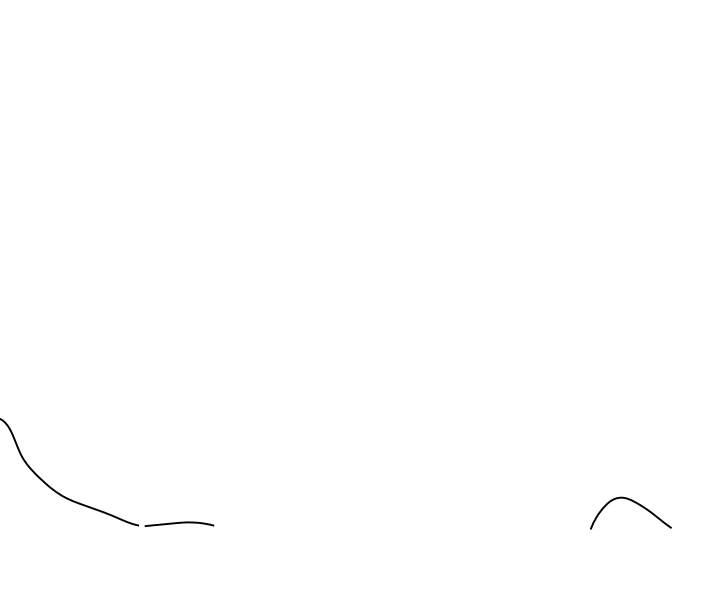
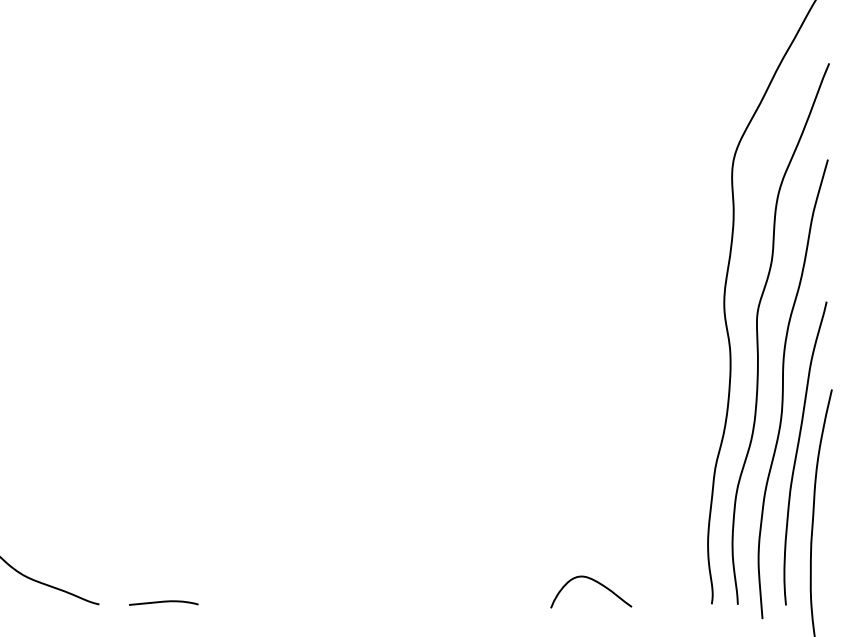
curve: (179, 523) -> (163, 602), moved

